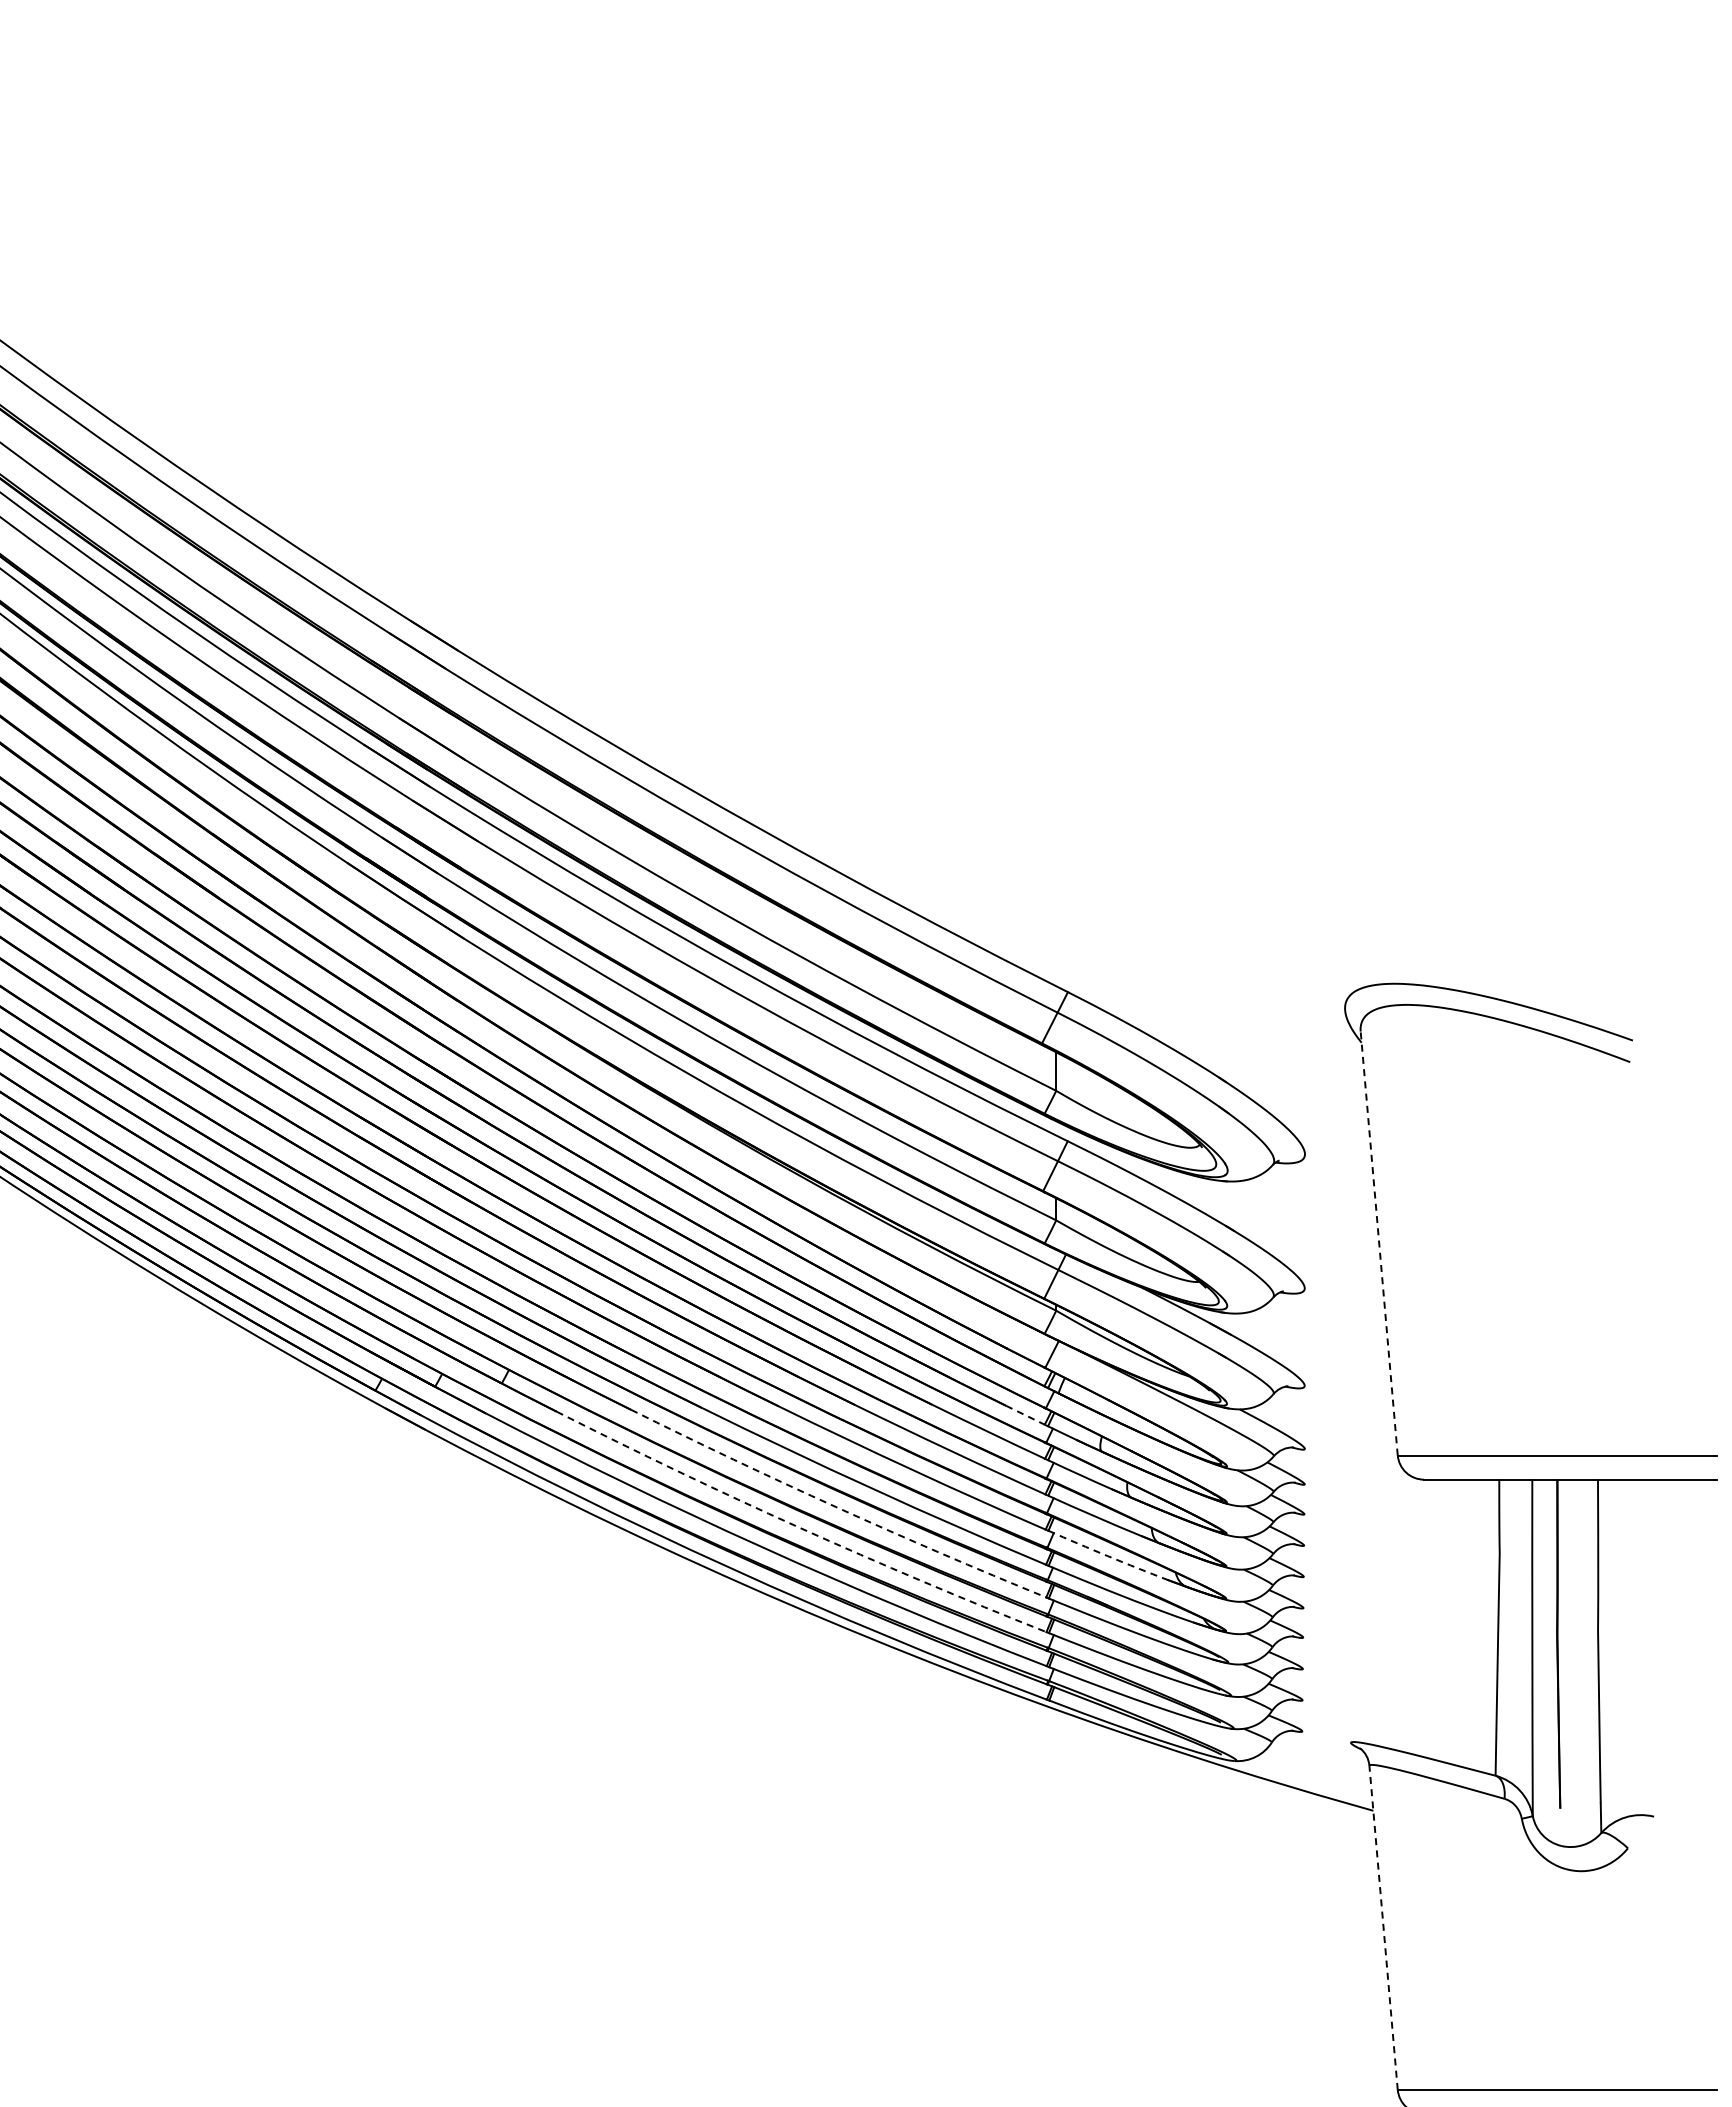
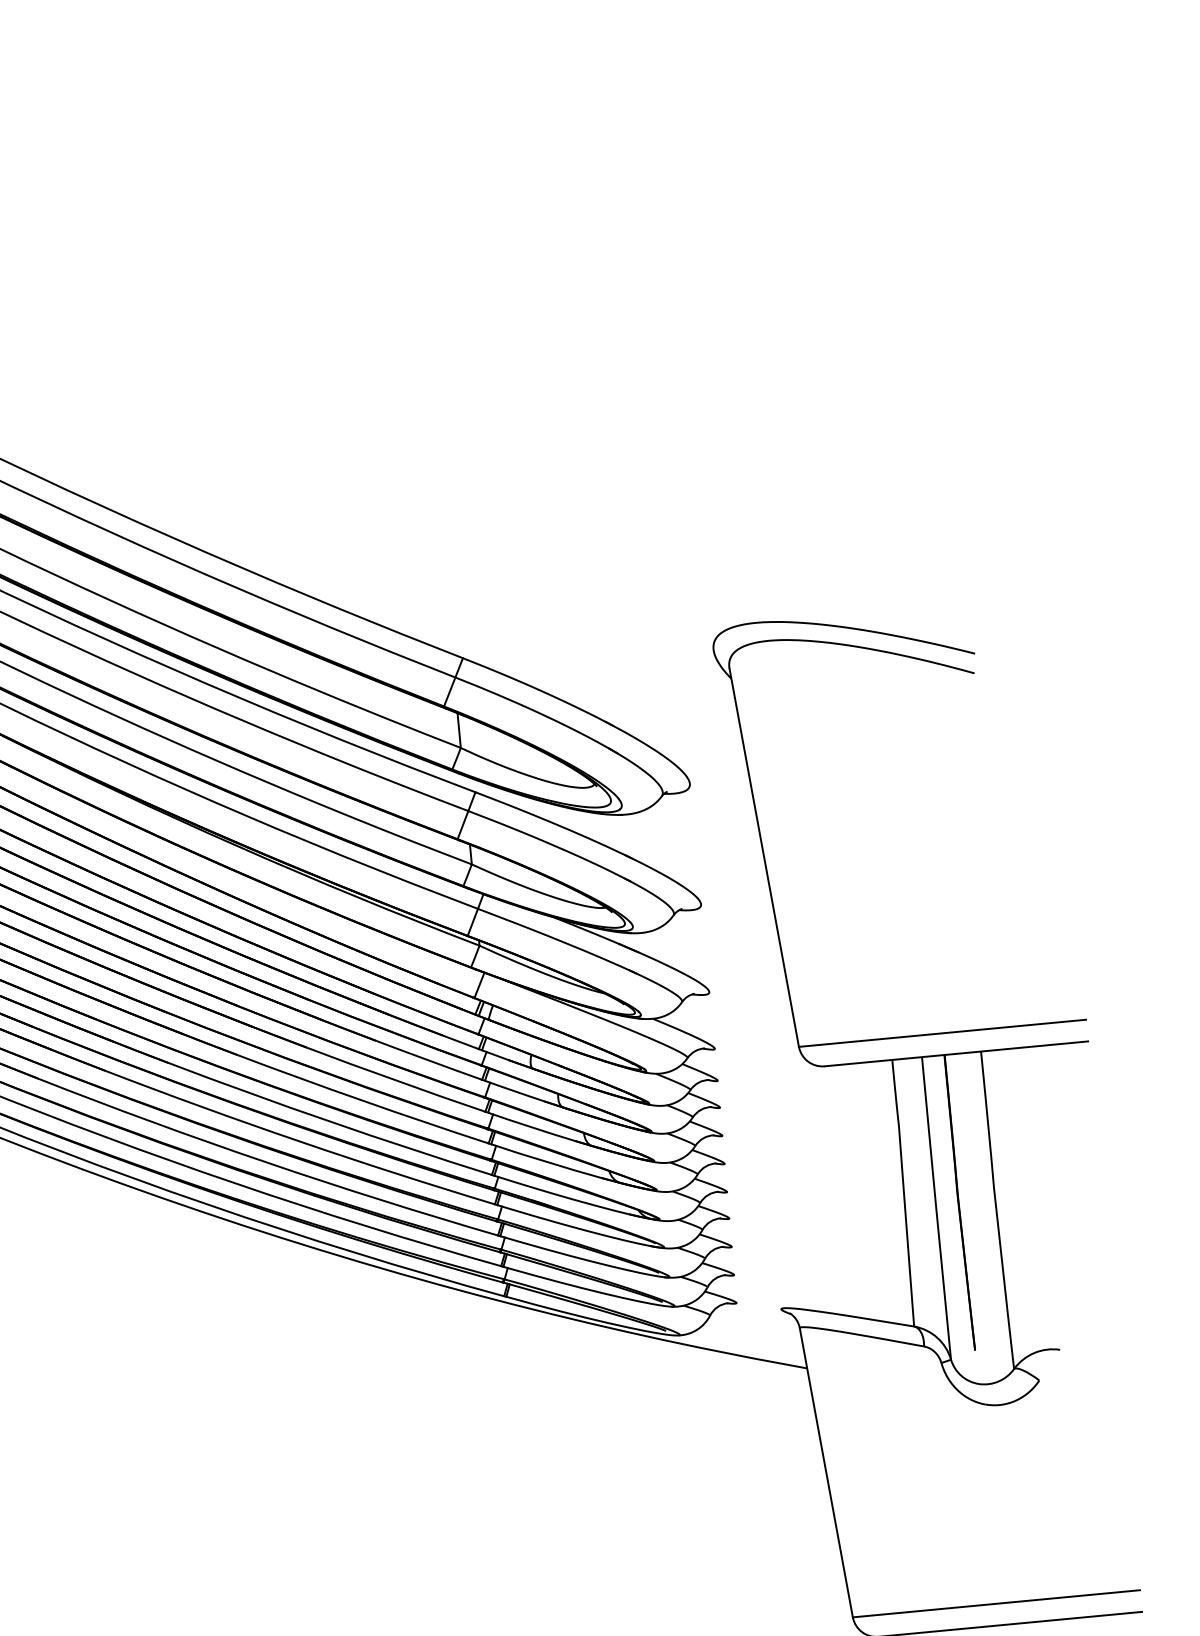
line: (1379, 1243) -> (764, 857), dashed -> solid
line: (1025, 1415) -> (460, 1042), dashed -> solid
arc: (837, 1507) -> (299, 1141), dashed -> solid
arc: (799, 1527) -> (267, 1162), dashed -> solid
arc: (1107, 1556) -> (546, 1162), dashed -> solid
line: (1383, 1927) -> (826, 1472), dashed -> solid

